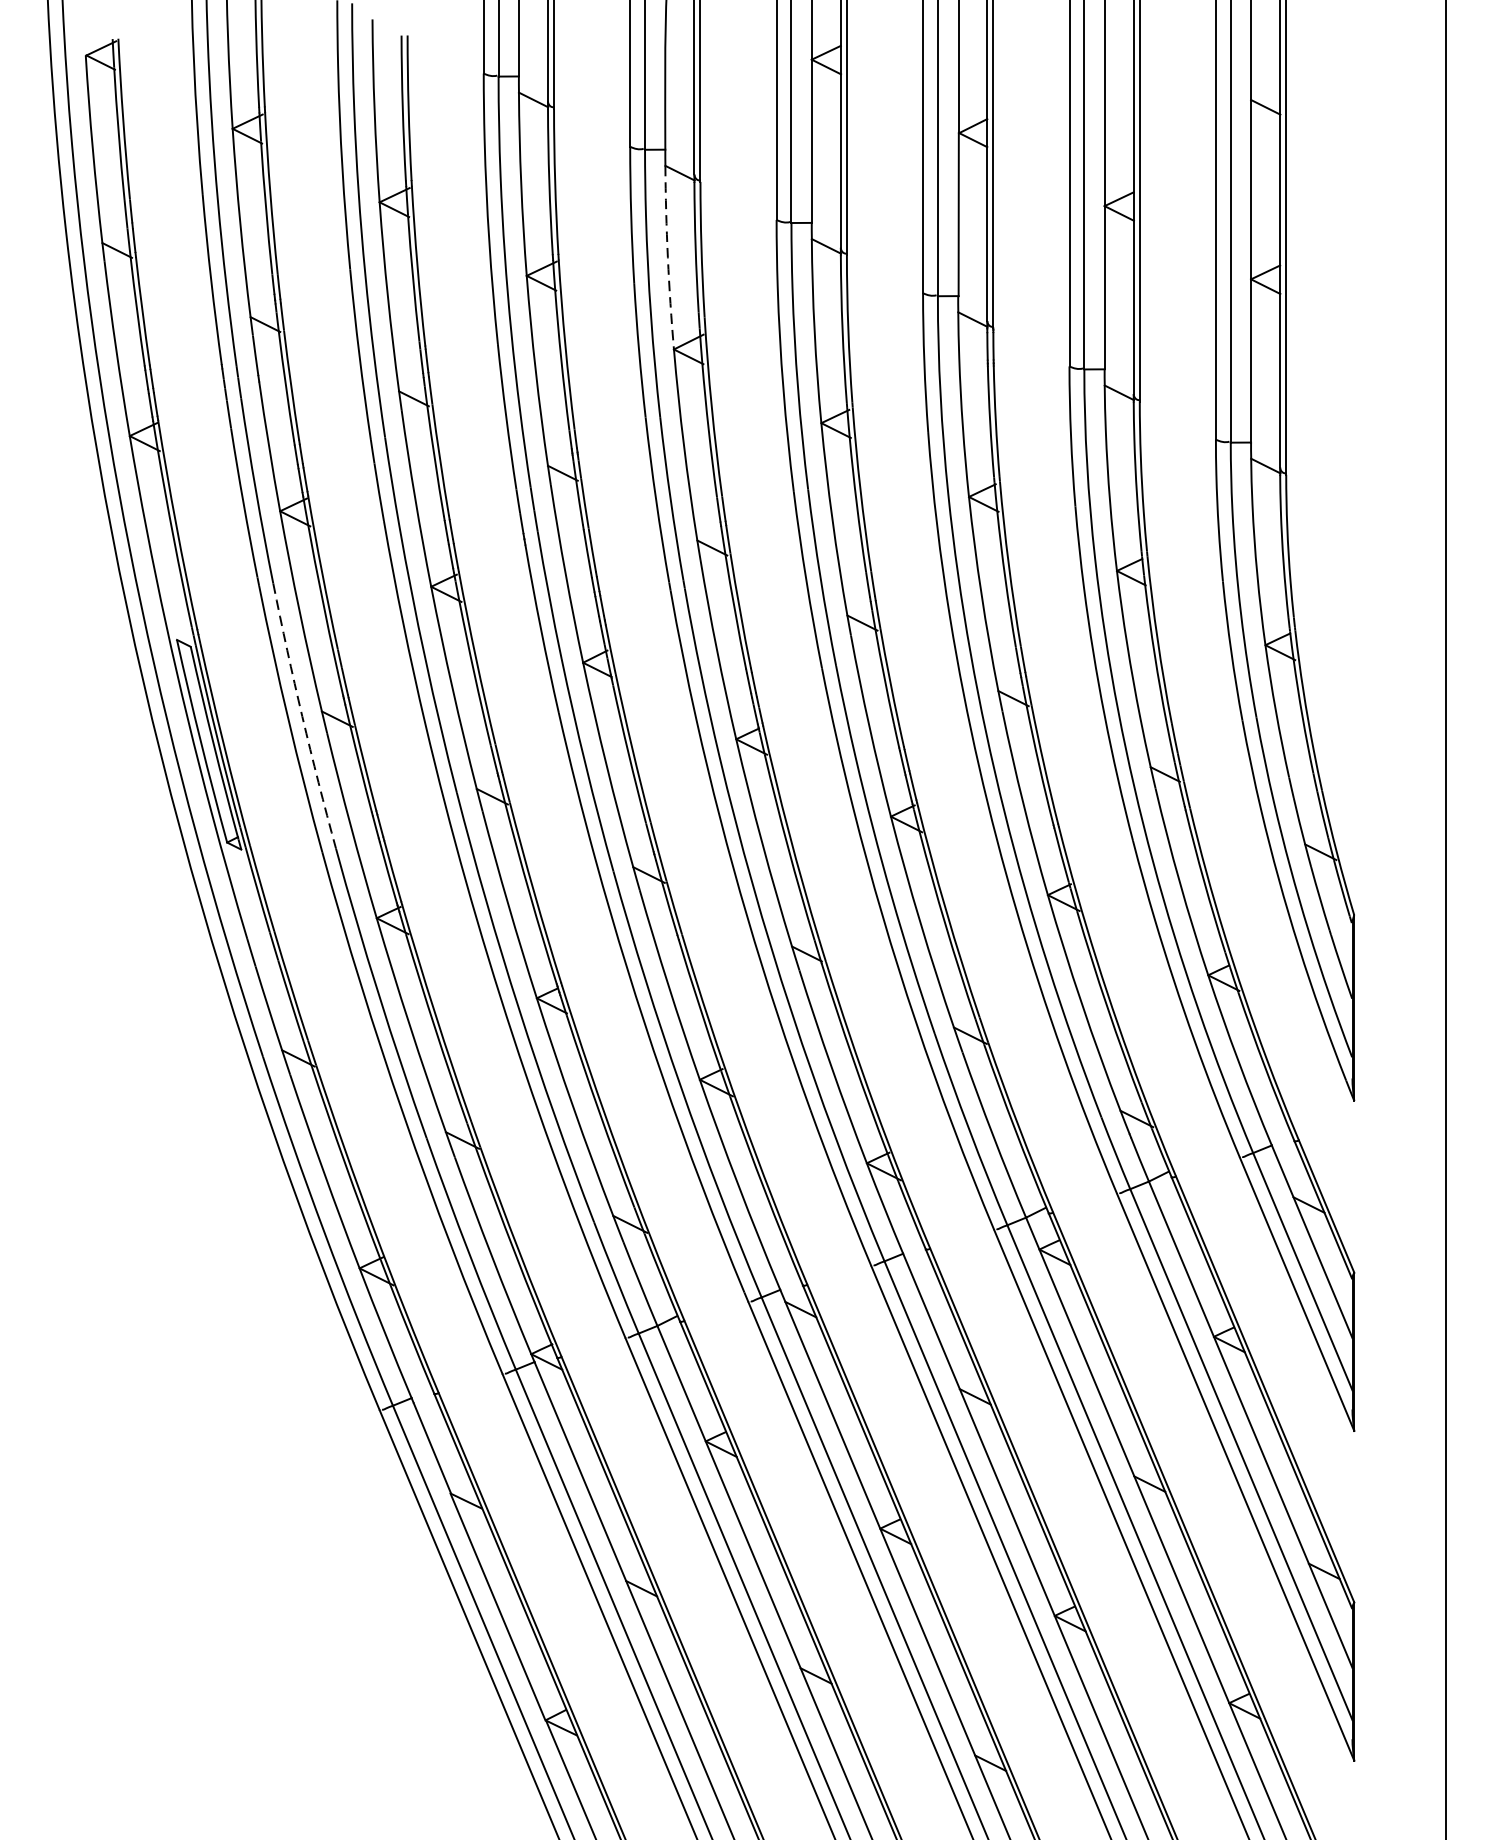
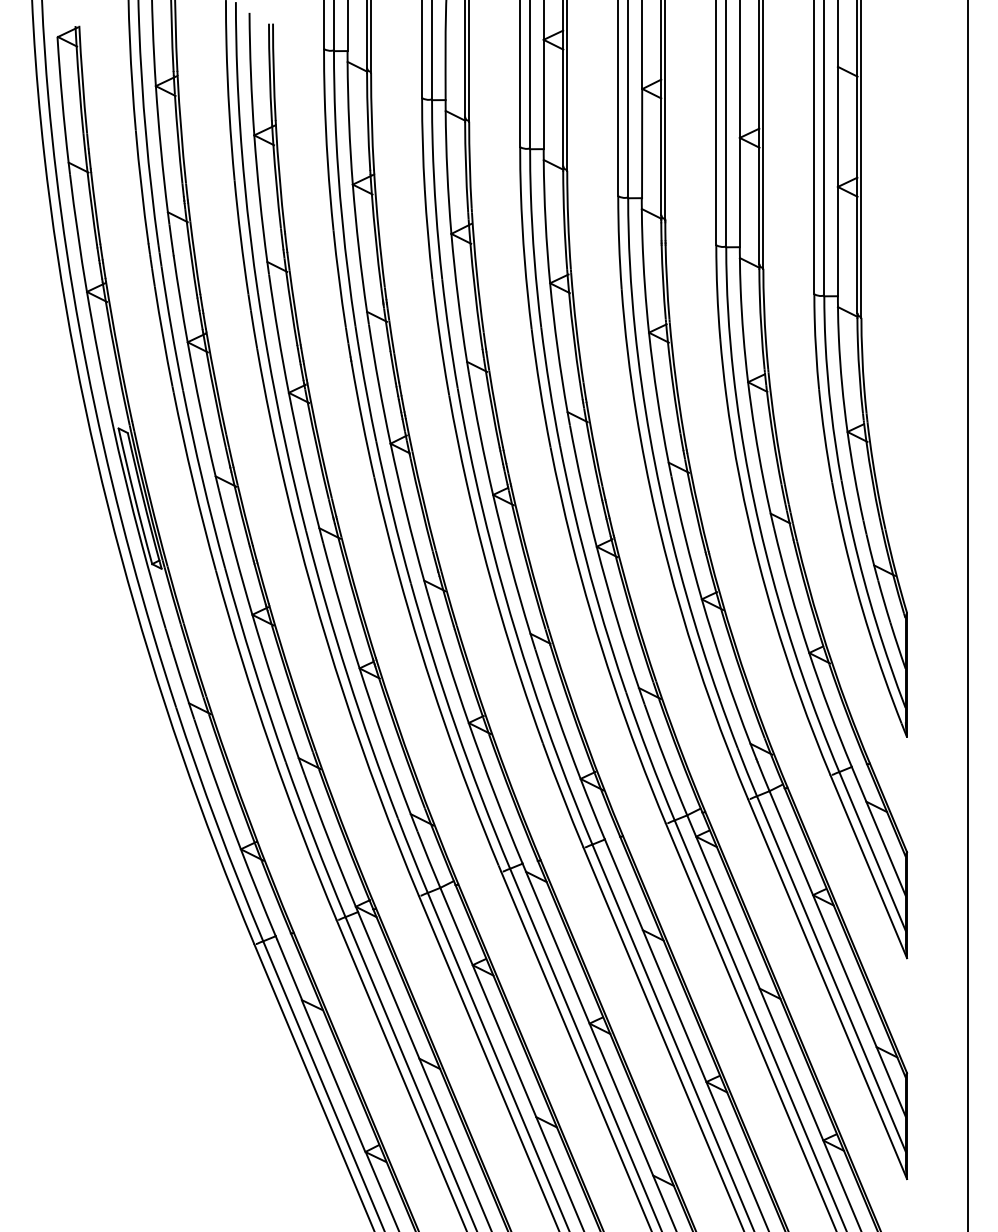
arc: (668, 257) -> (447, 172), dashed -> solid
arc: (302, 716) -> (202, 479), dashed -> solid

